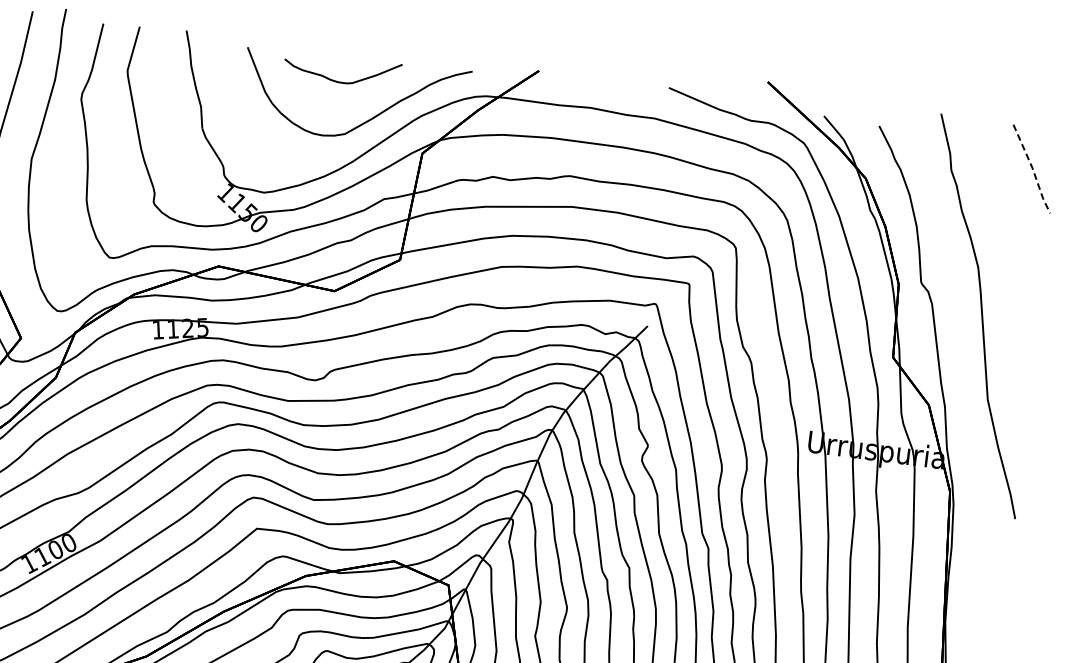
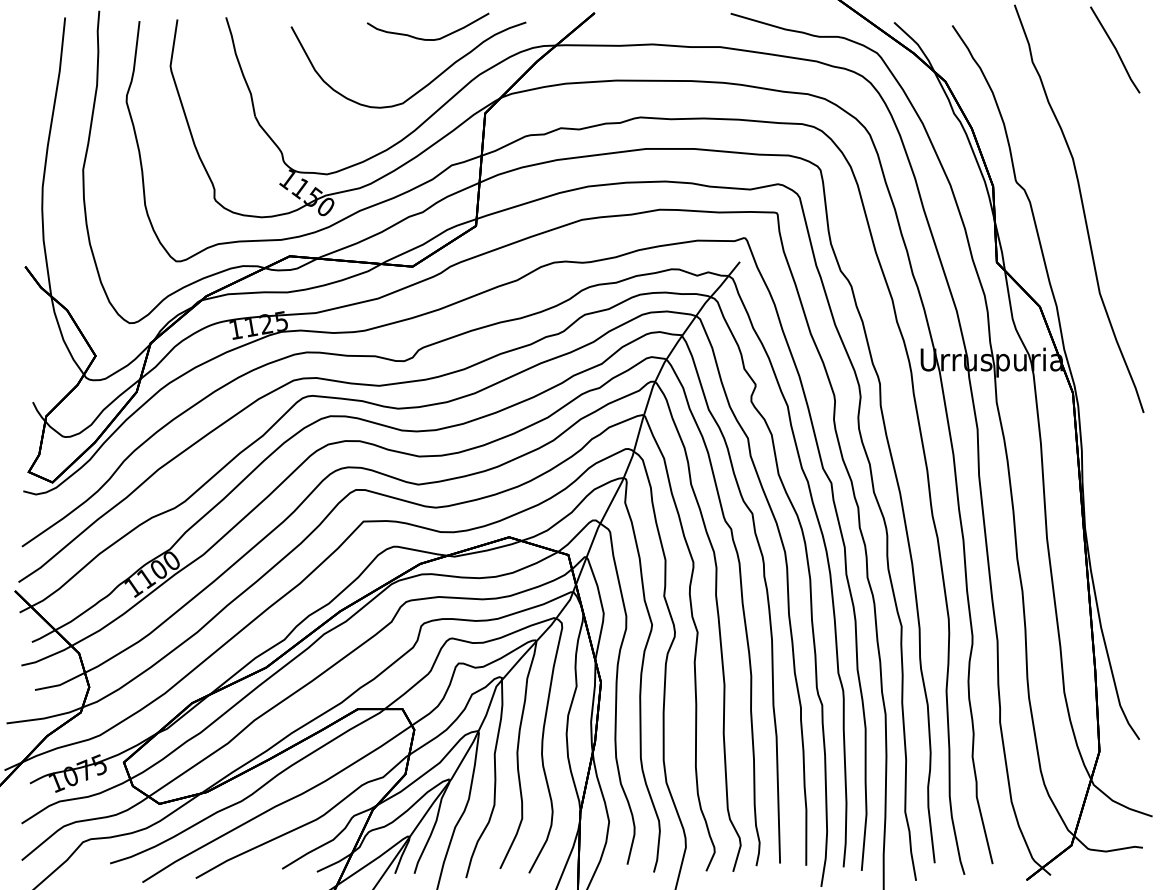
curve: (337, 80) -> (424, 38), moved
line: (1033, 168) -> (1116, 49), dashed -> solid

